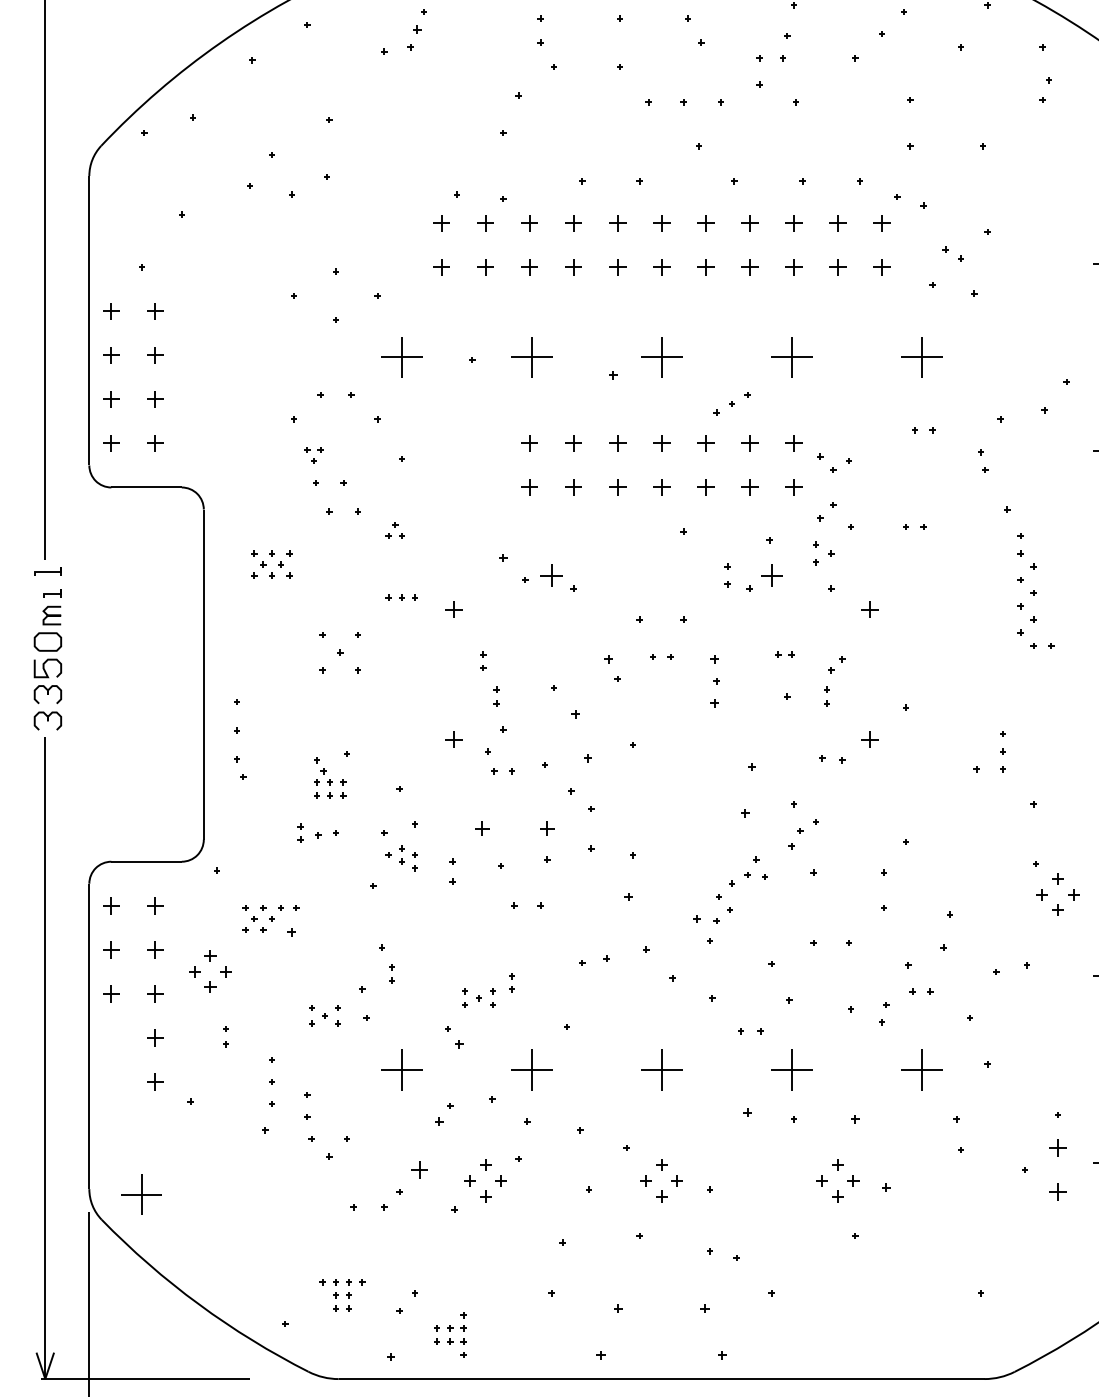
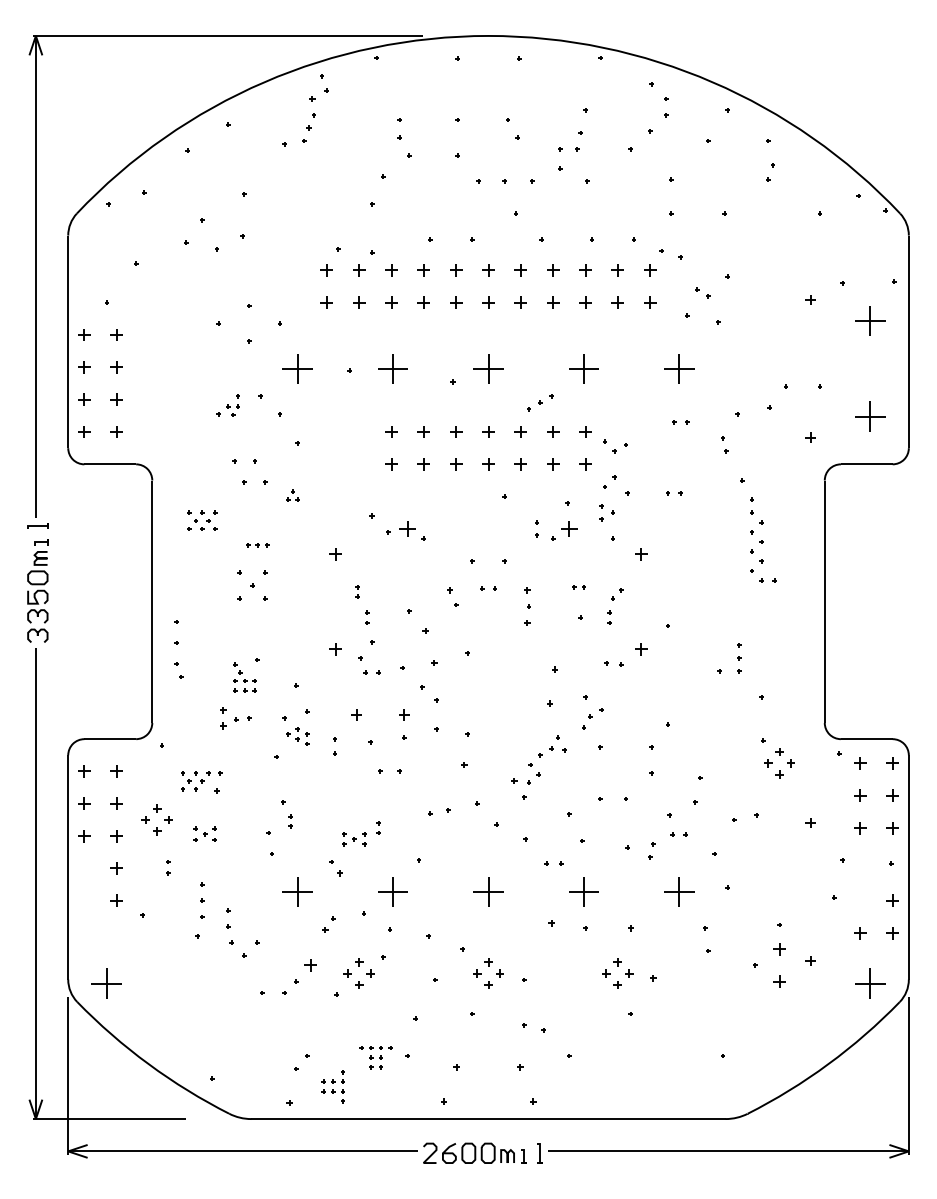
part: (313, 455) -> (232, 410), moved
part: (401, 597) -> (257, 545), moved
part: (300, 832) -> (223, 717), size x1.6
part: (323, 1014) -> (204, 833), moved
part: (341, 1295) -> (375, 1057), moved

